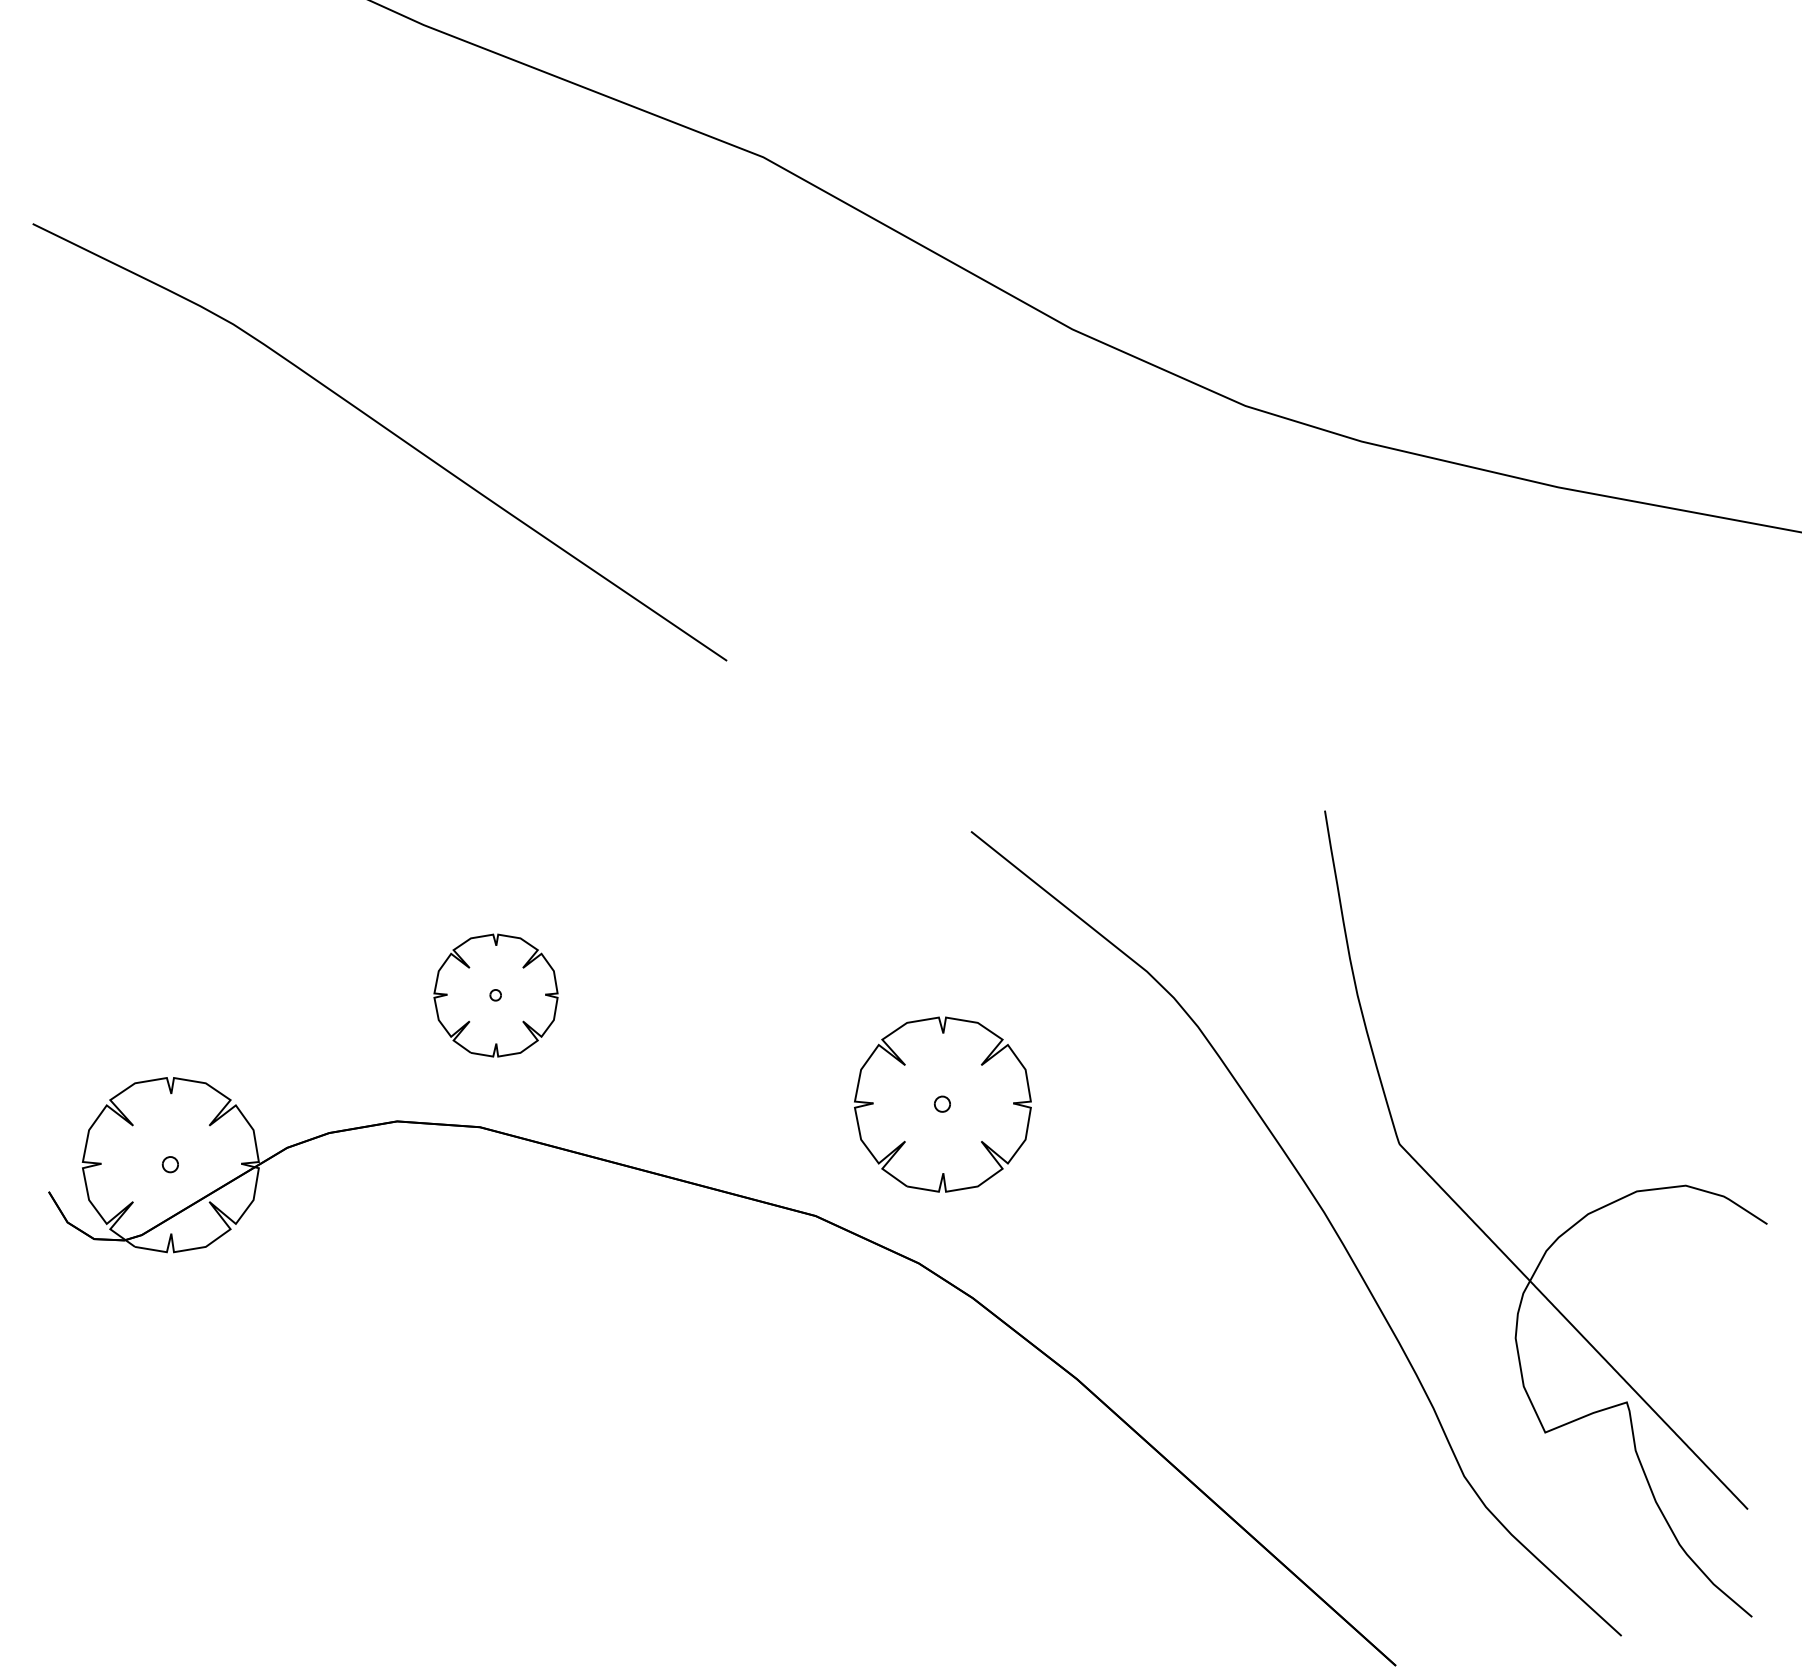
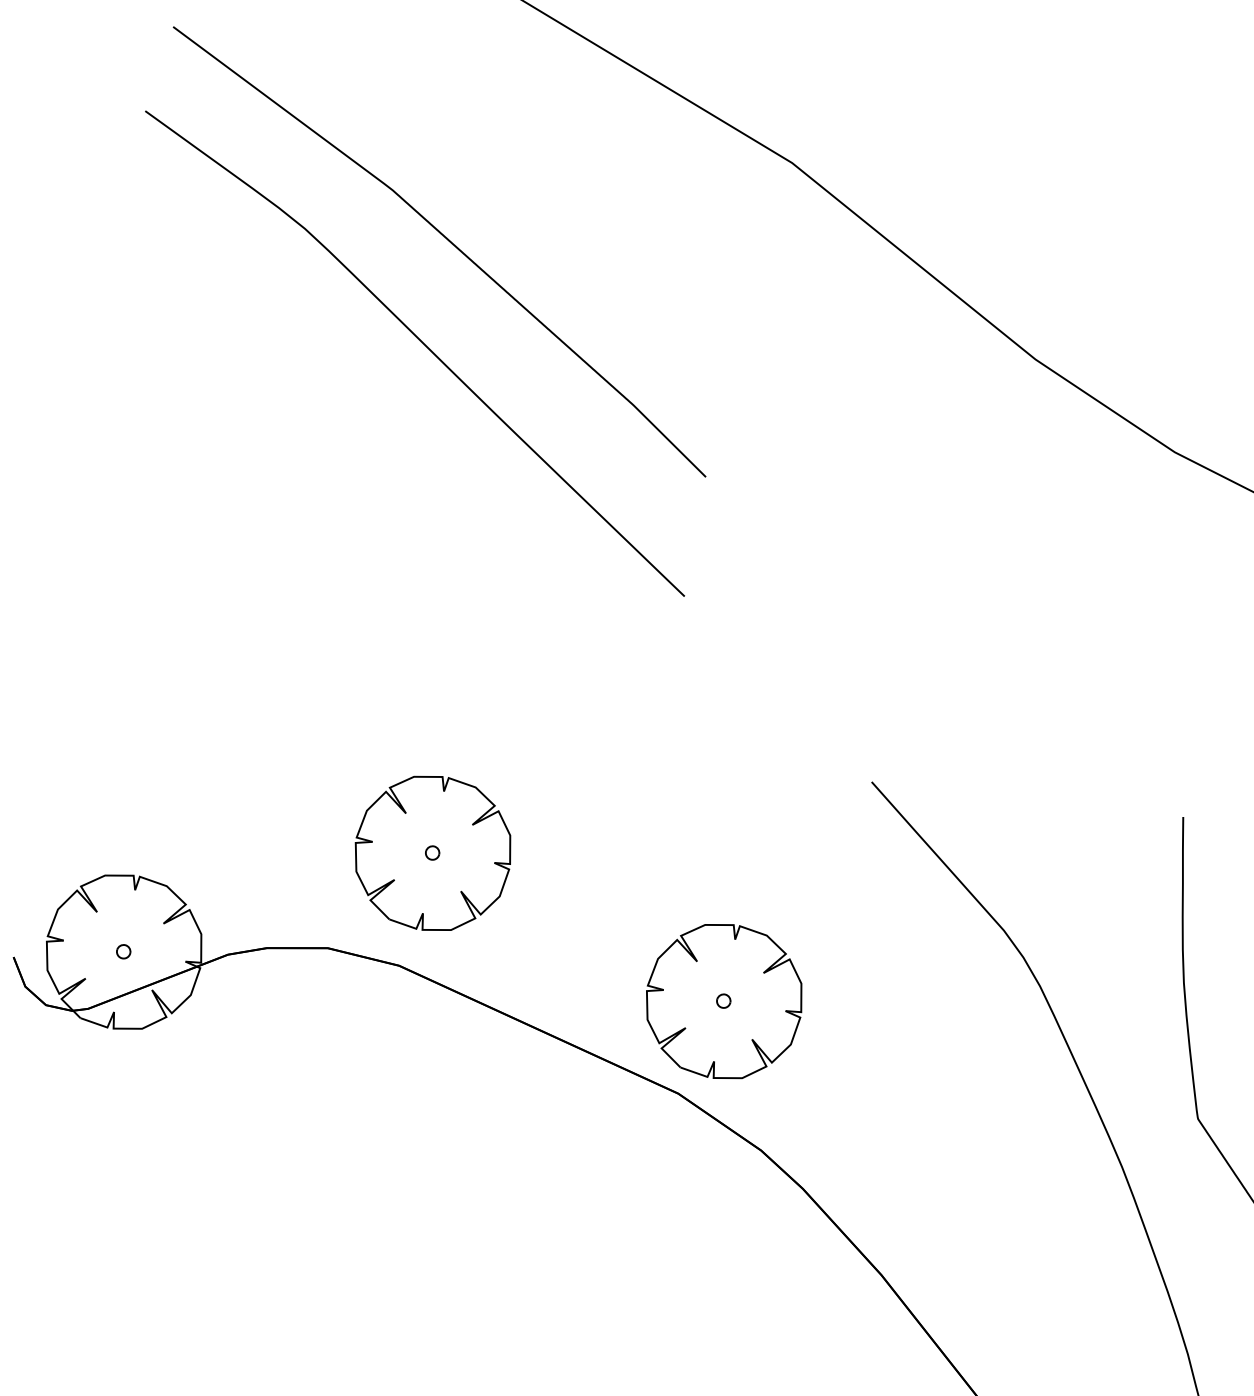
curve: (396, 311) -> (449, 242), added
part: (495, 995) -> (432, 853), size x1.43
part: (942, 1104) -> (723, 1001), moved

